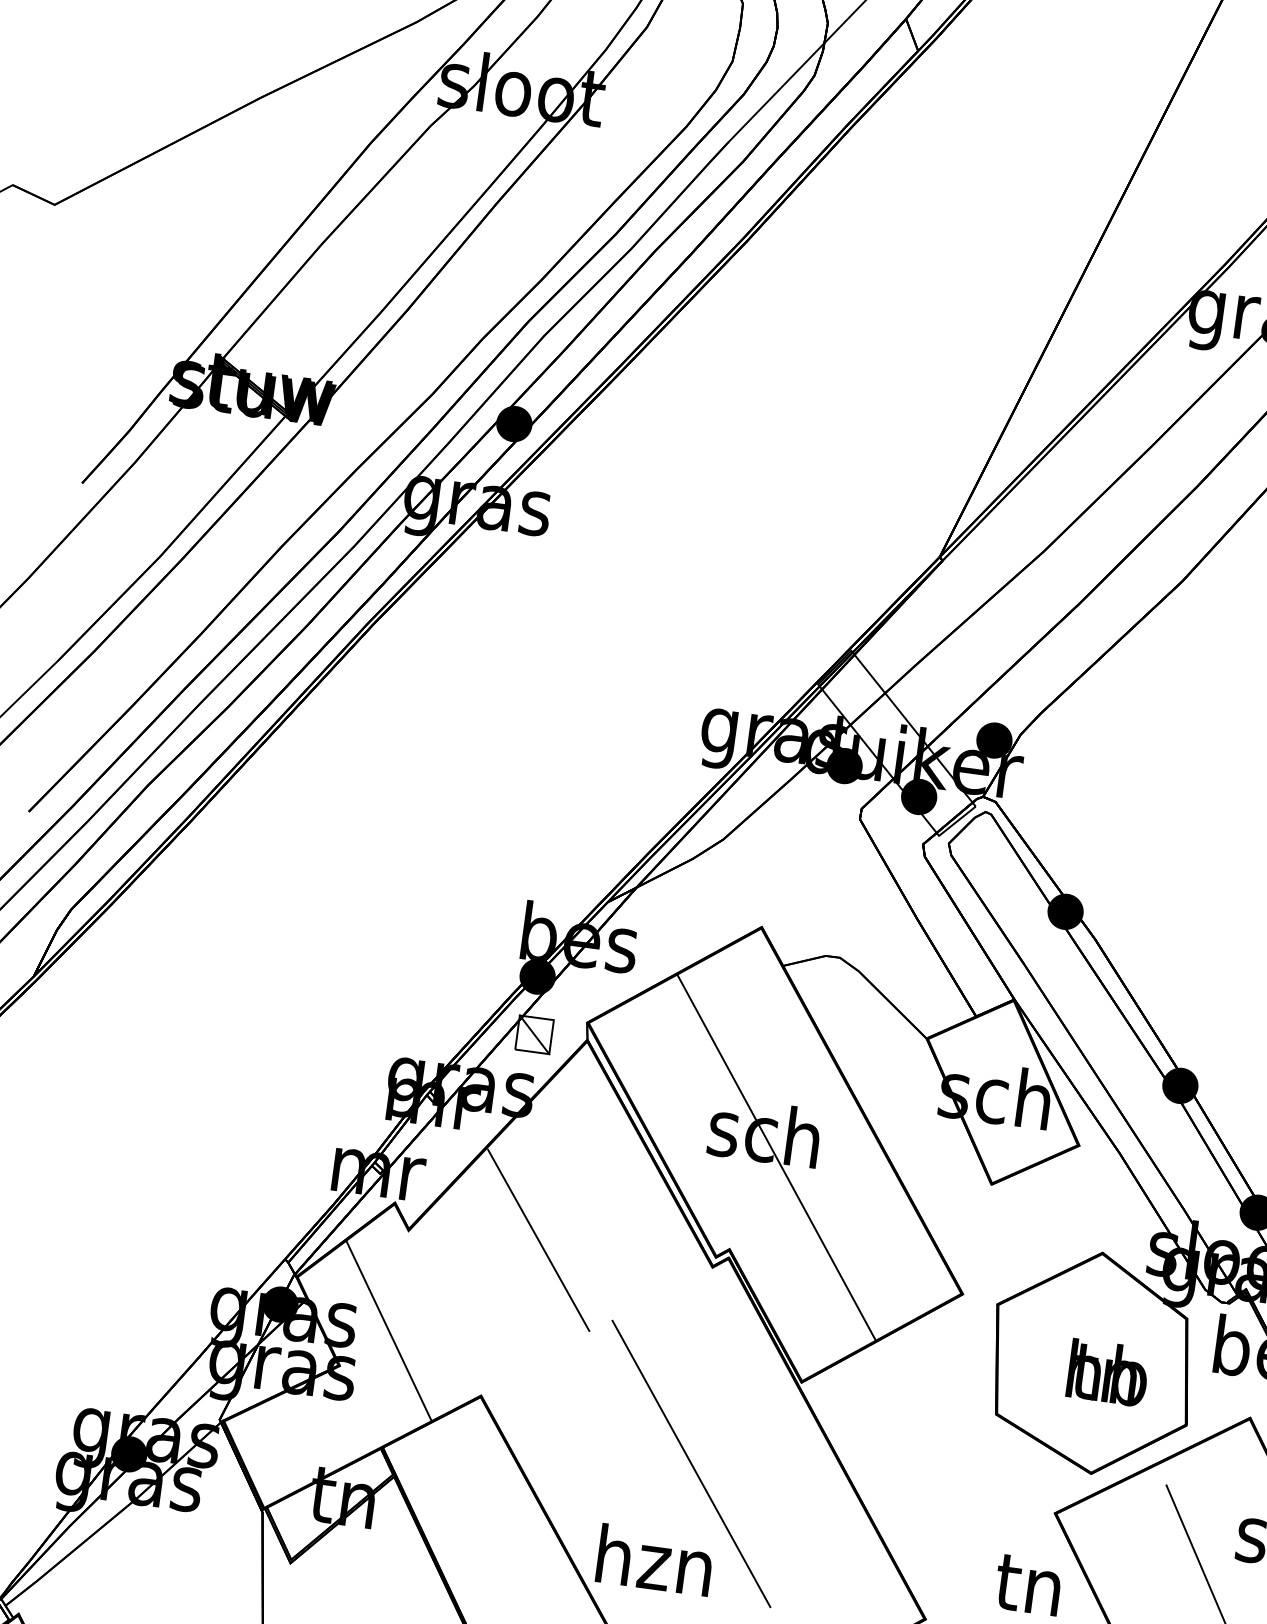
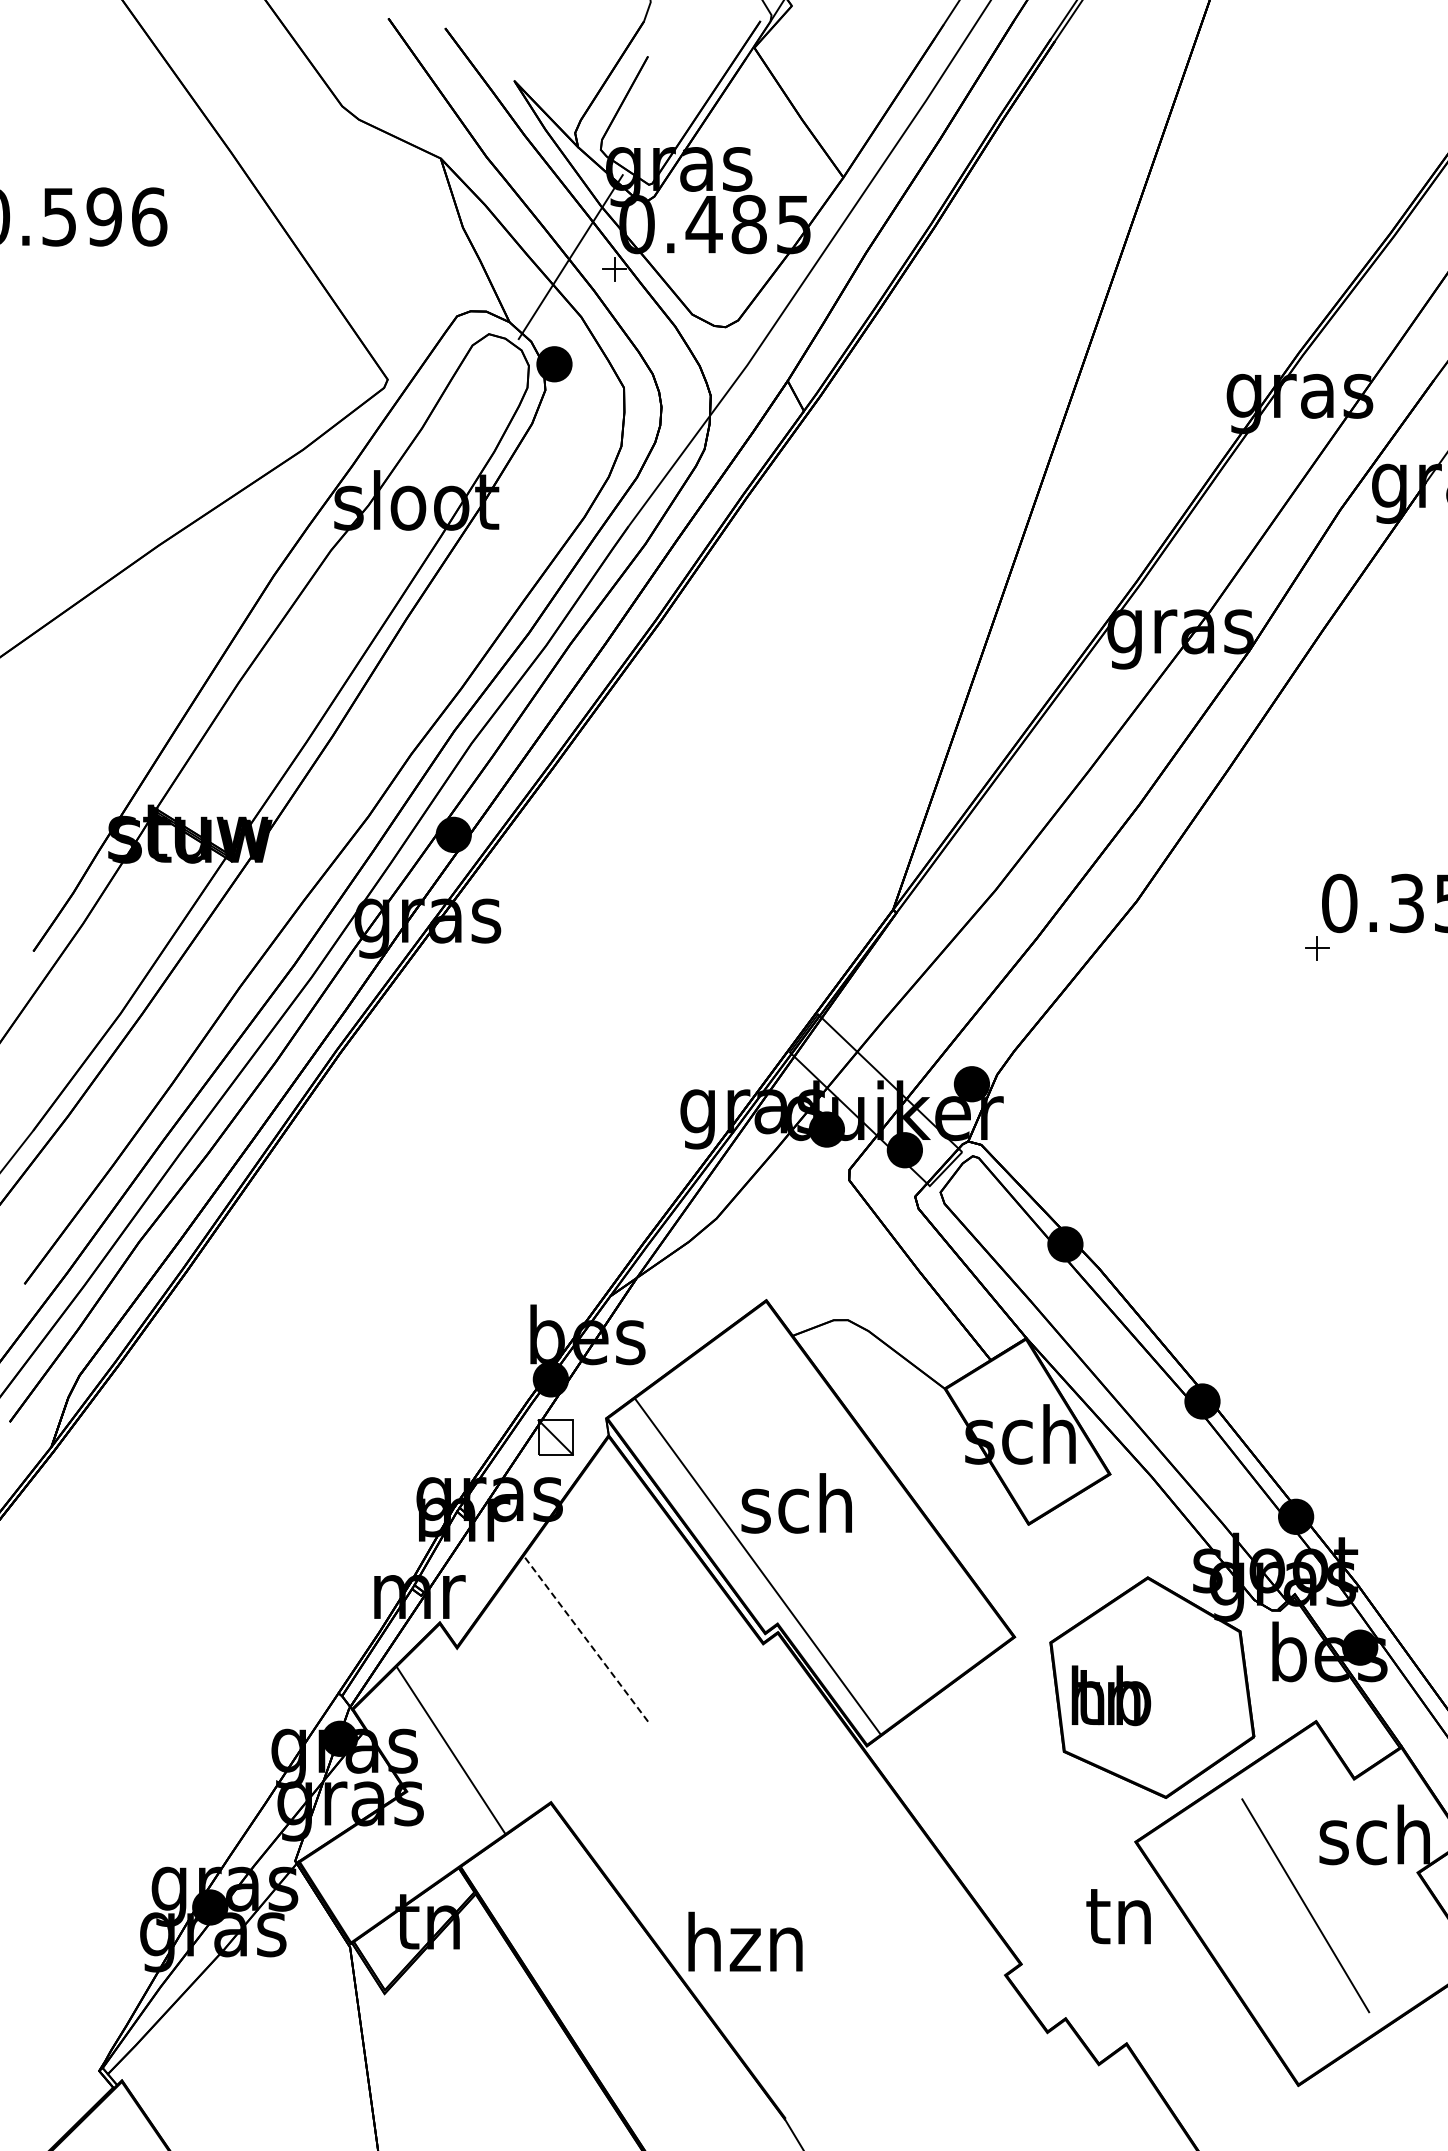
line: (776, 1157) -> (757, 1566), moved
line: (538, 1240) -> (587, 1640), solid -> dashed
text: (1108, 1372) -> (1111, 1695), moved
line: (691, 1463) -> (768, 1841), removed

